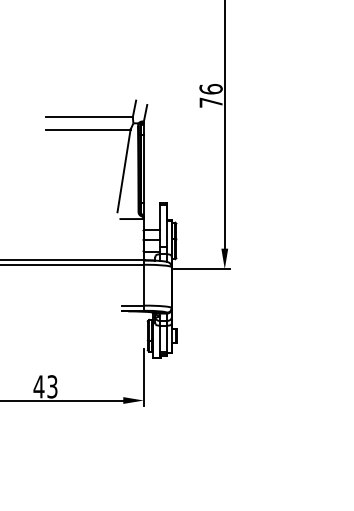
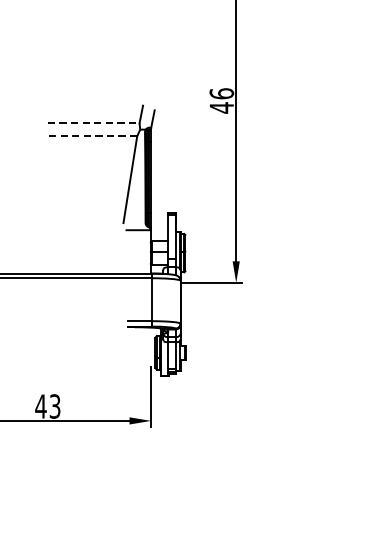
text: (210, 102) -> (221, 107), 76 -> 46
line: (89, 117) -> (94, 123), solid -> dashed
line: (88, 129) -> (92, 136), solid -> dashed

